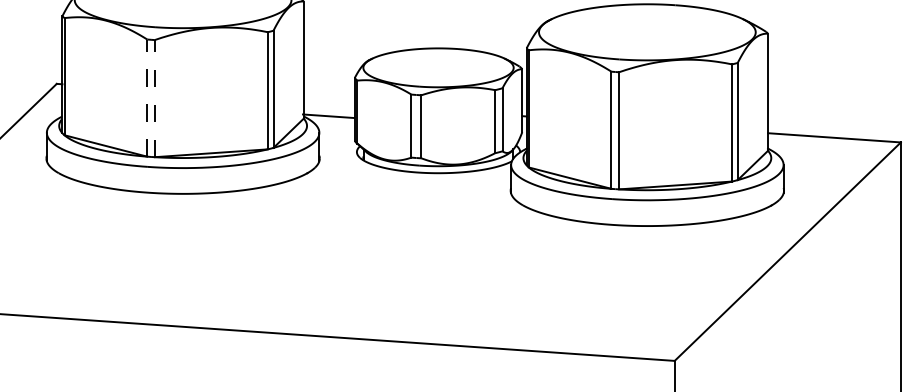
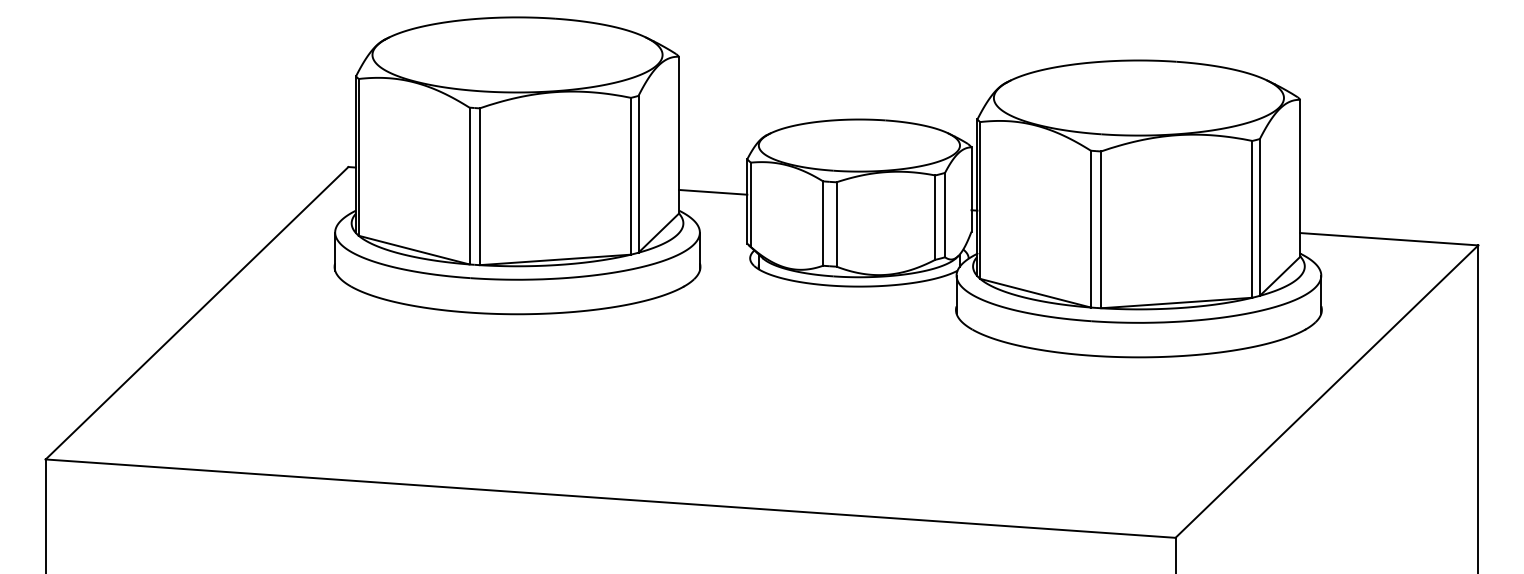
line: (147, 97) -> (469, 185), dashed -> solid
line: (154, 98) -> (479, 186), dashed -> solid
line: (328, 115) -> (713, 191), moved

